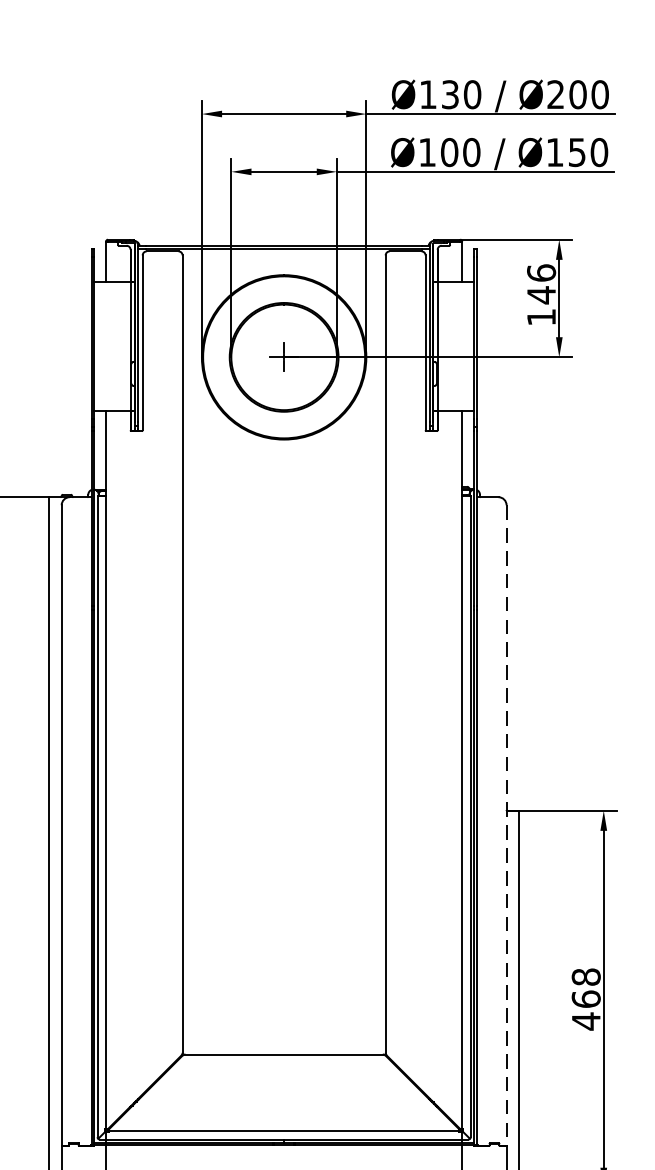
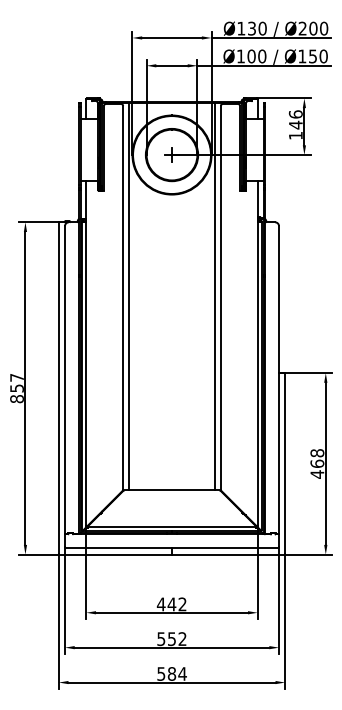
line: (193, 651) -> (128, 296), added
line: (374, 651) -> (215, 296), added
line: (507, 825) -> (279, 380), dashed -> solid

